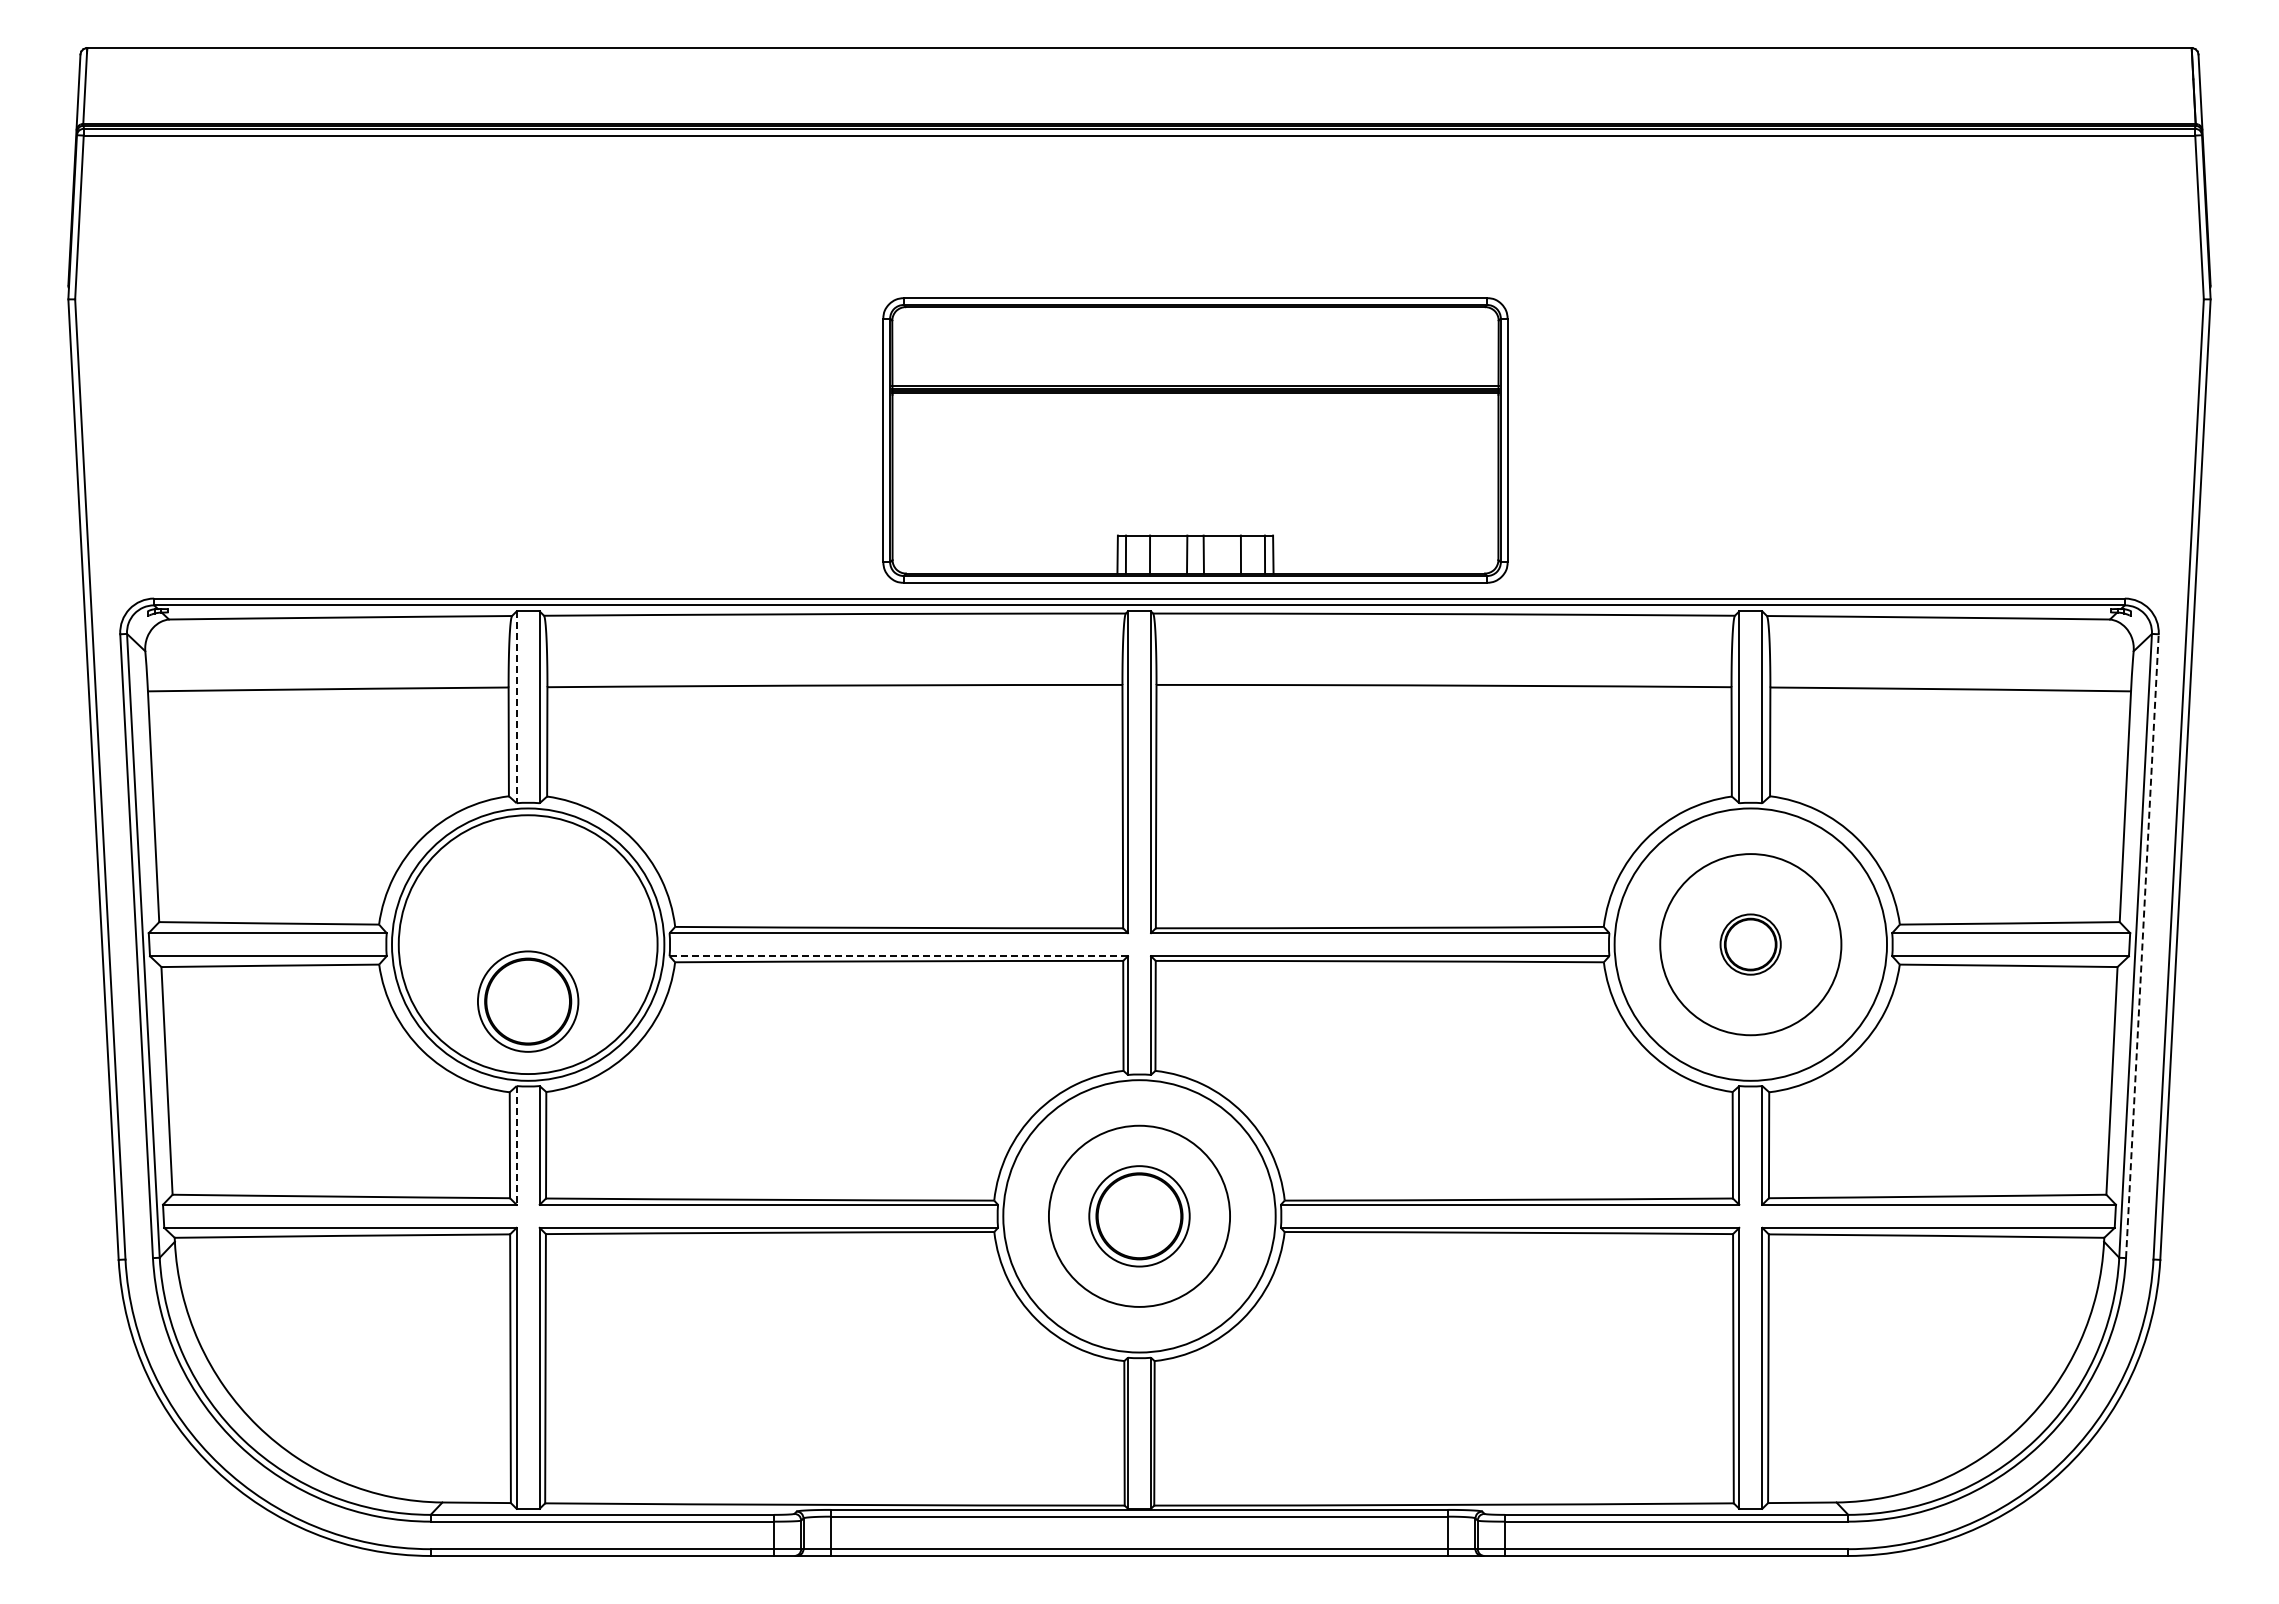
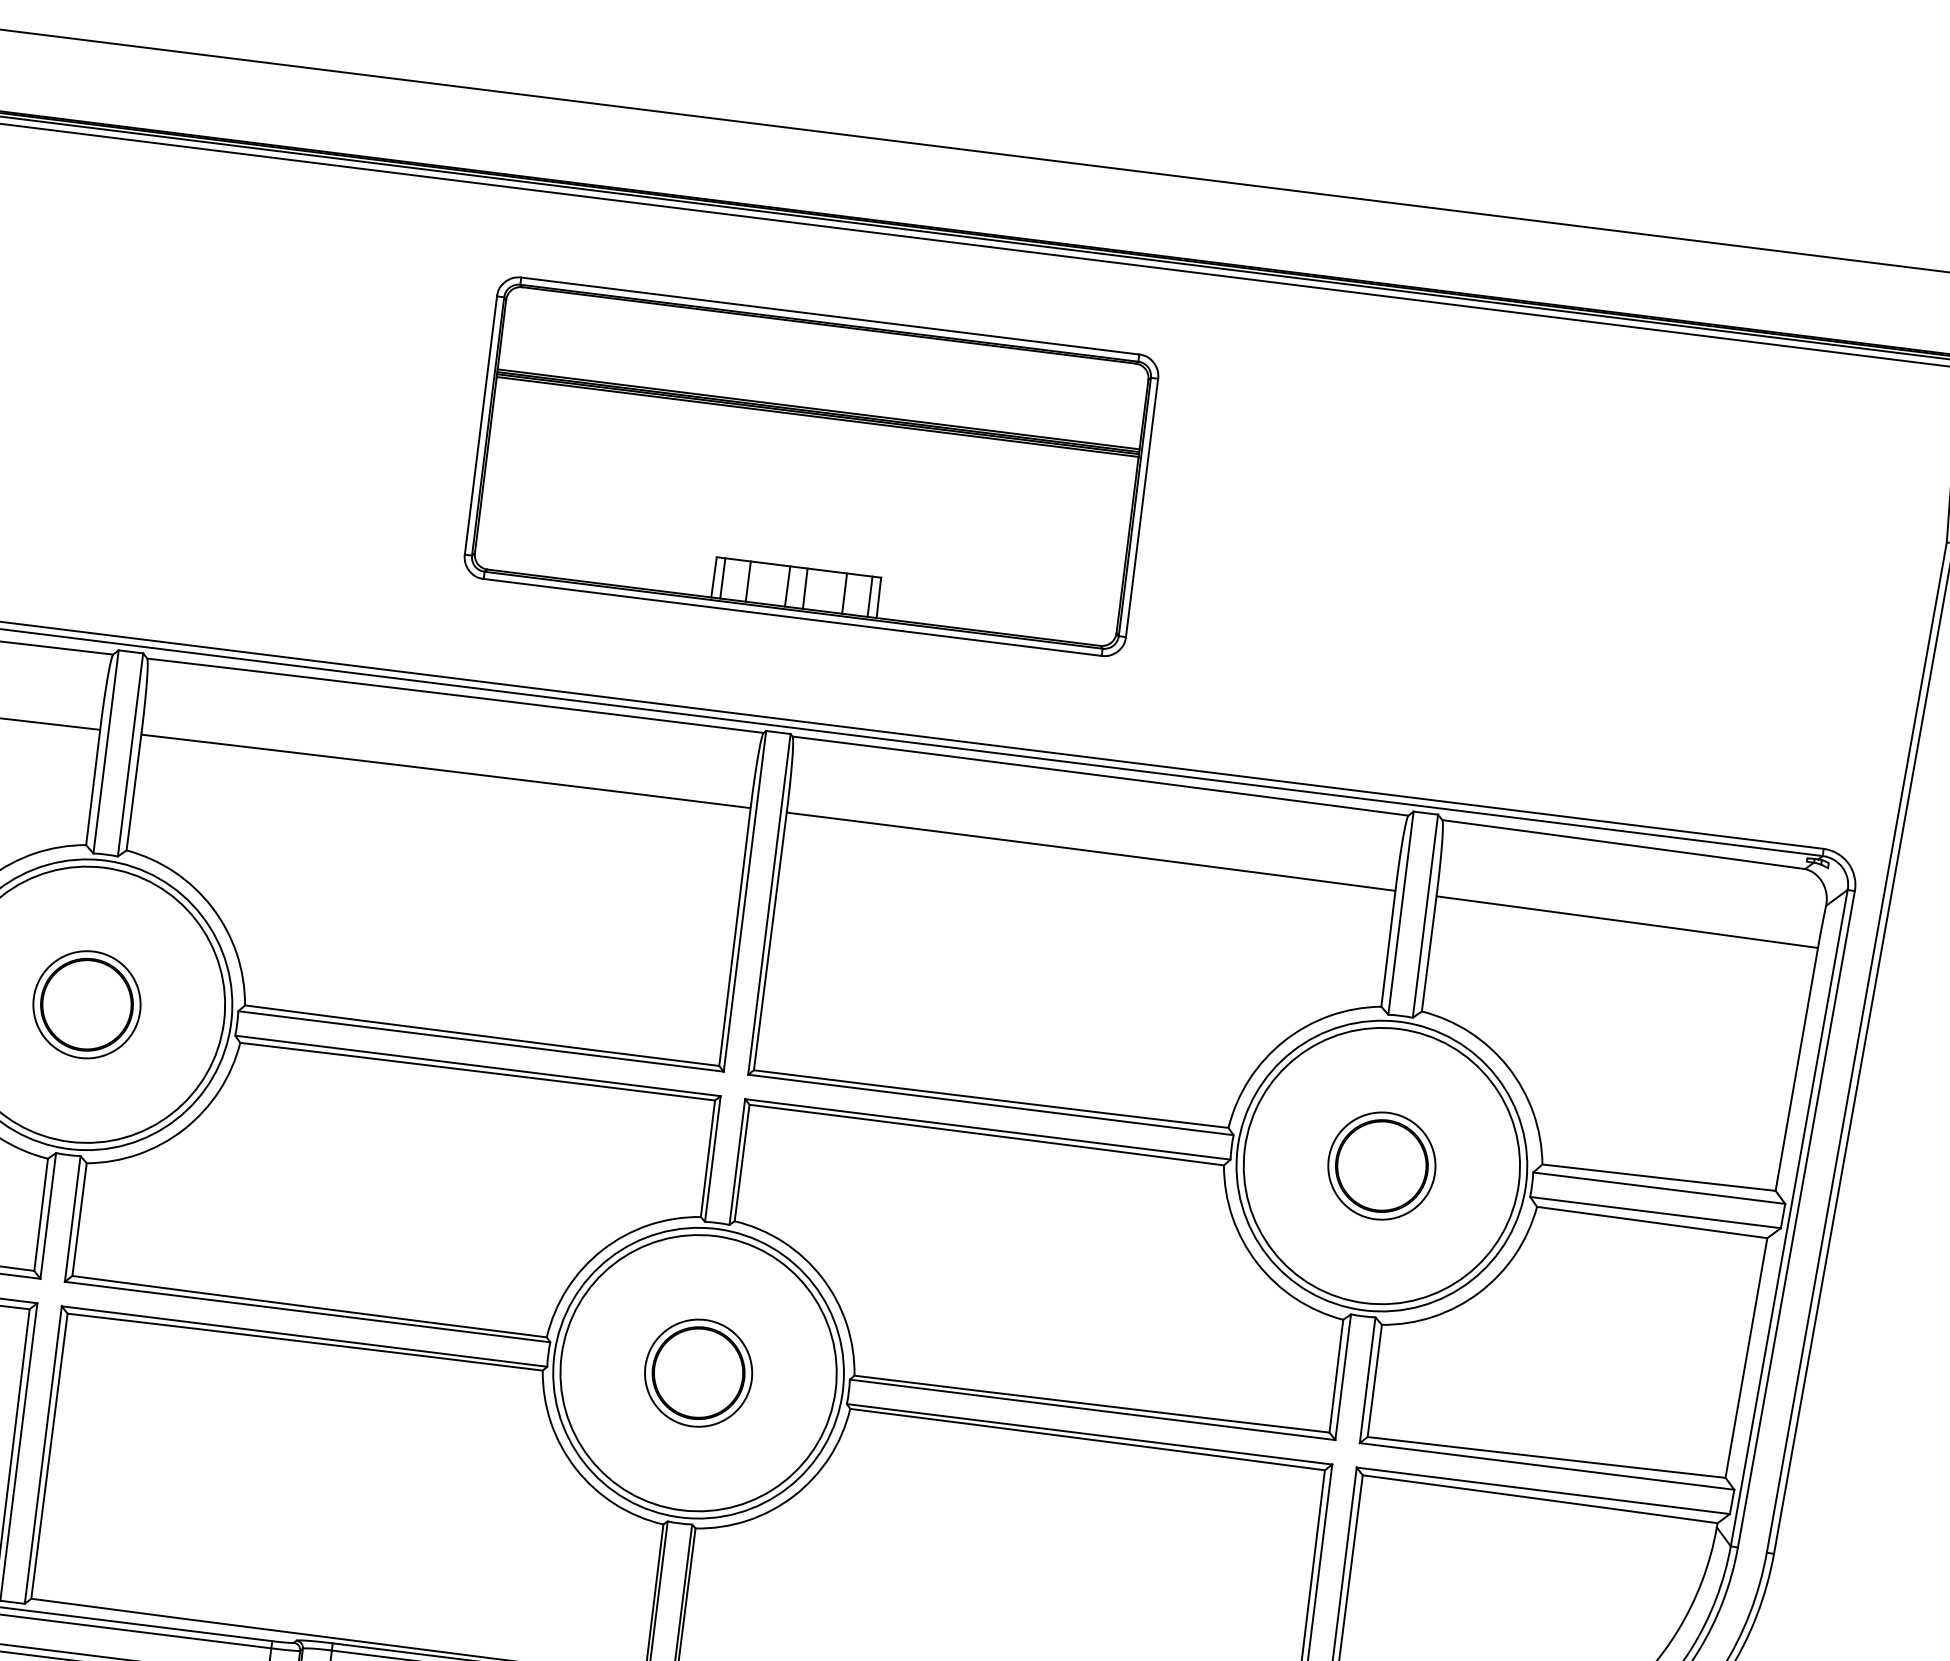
part: (1195, 440) -> (811, 466), moved
line: (516, 707) -> (105, 752), dashed -> solid
circle: (1750, 944) -> (1381, 1165), size x1.43
part: (1750, 944) -> (1381, 1165), size x1.67
line: (2142, 945) -> (1796, 1218), dashed -> solid
line: (899, 956) -> (478, 1066), dashed -> solid
part: (528, 1001) -> (87, 1004), moved
line: (516, 1145) -> (48, 1215), dashed -> solid
circle: (1139, 1215) -> (698, 1372), size x1.43

